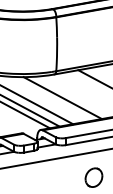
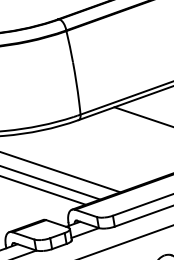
line: (62, 98) -> (97, 155), removed

